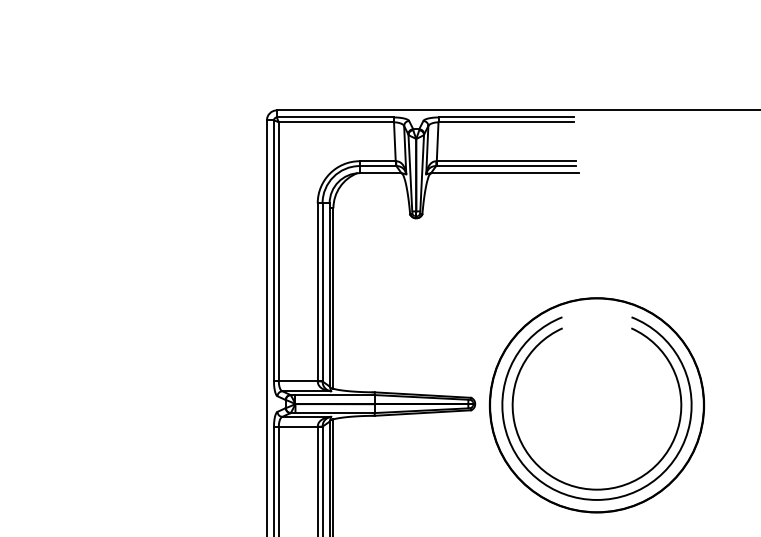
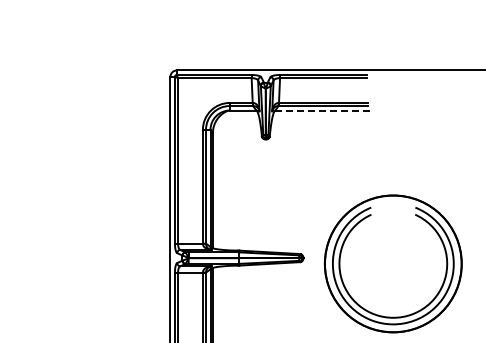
line: (504, 173) -> (322, 110), solid -> dashed
part: (597, 404) -> (393, 263), moved

